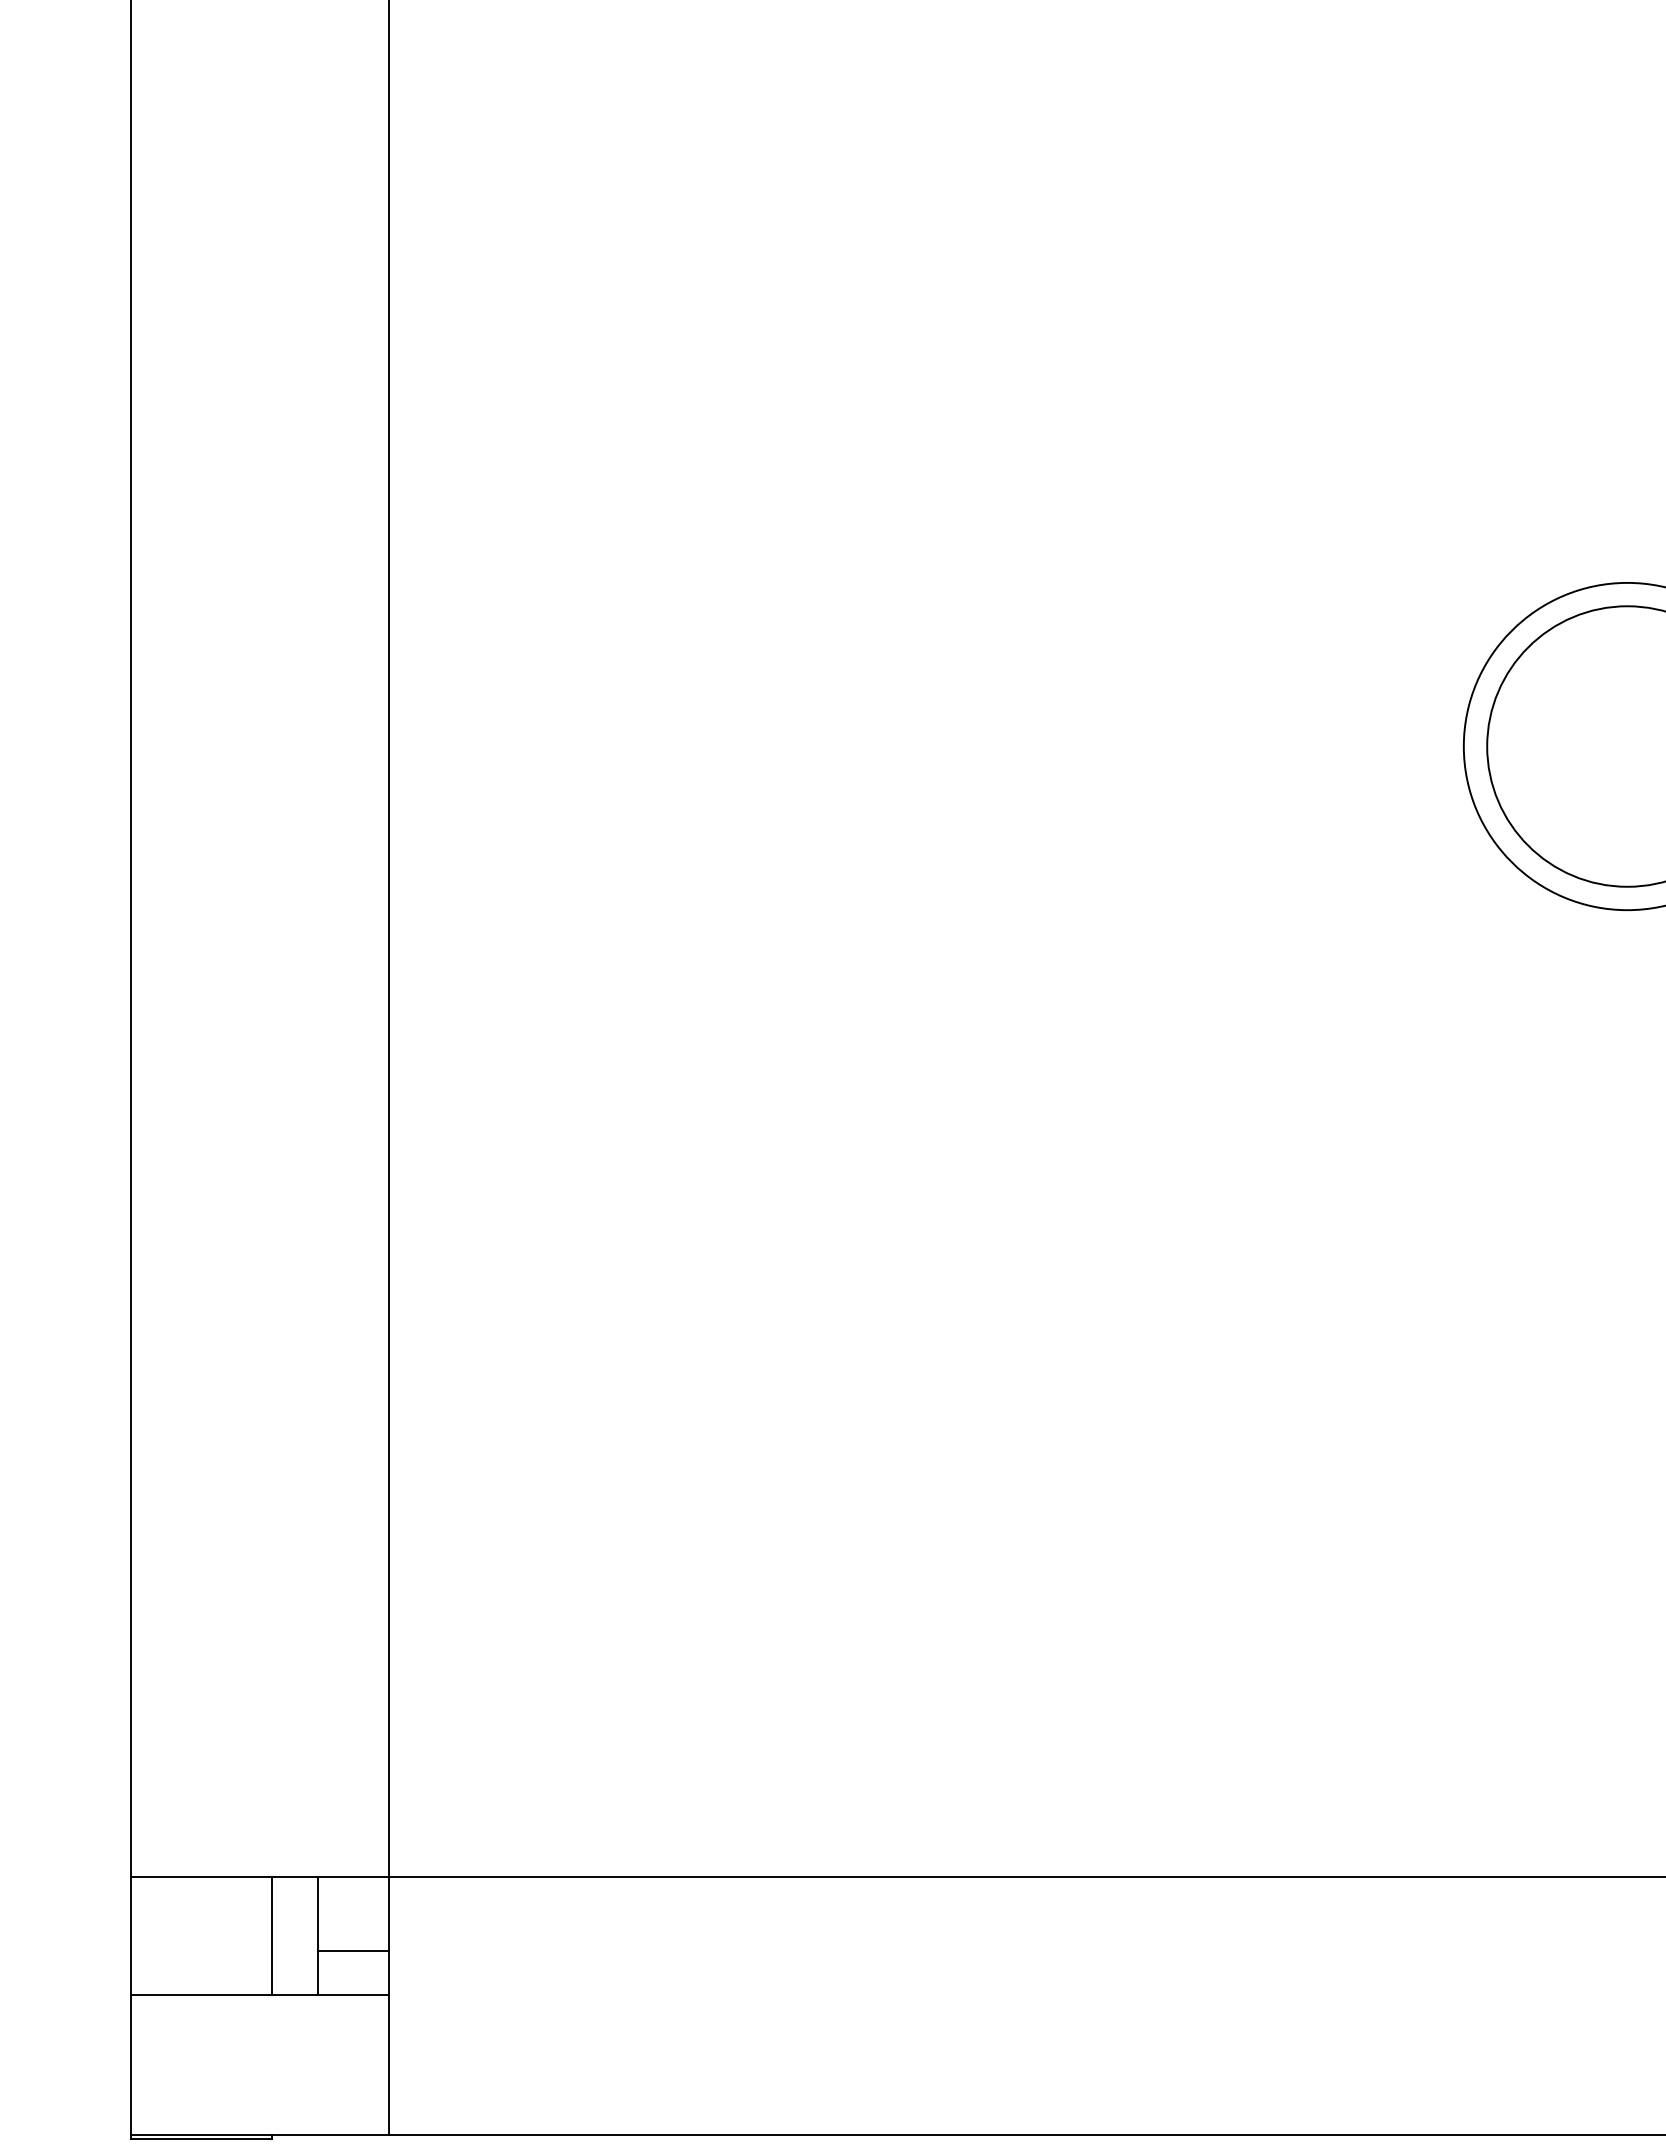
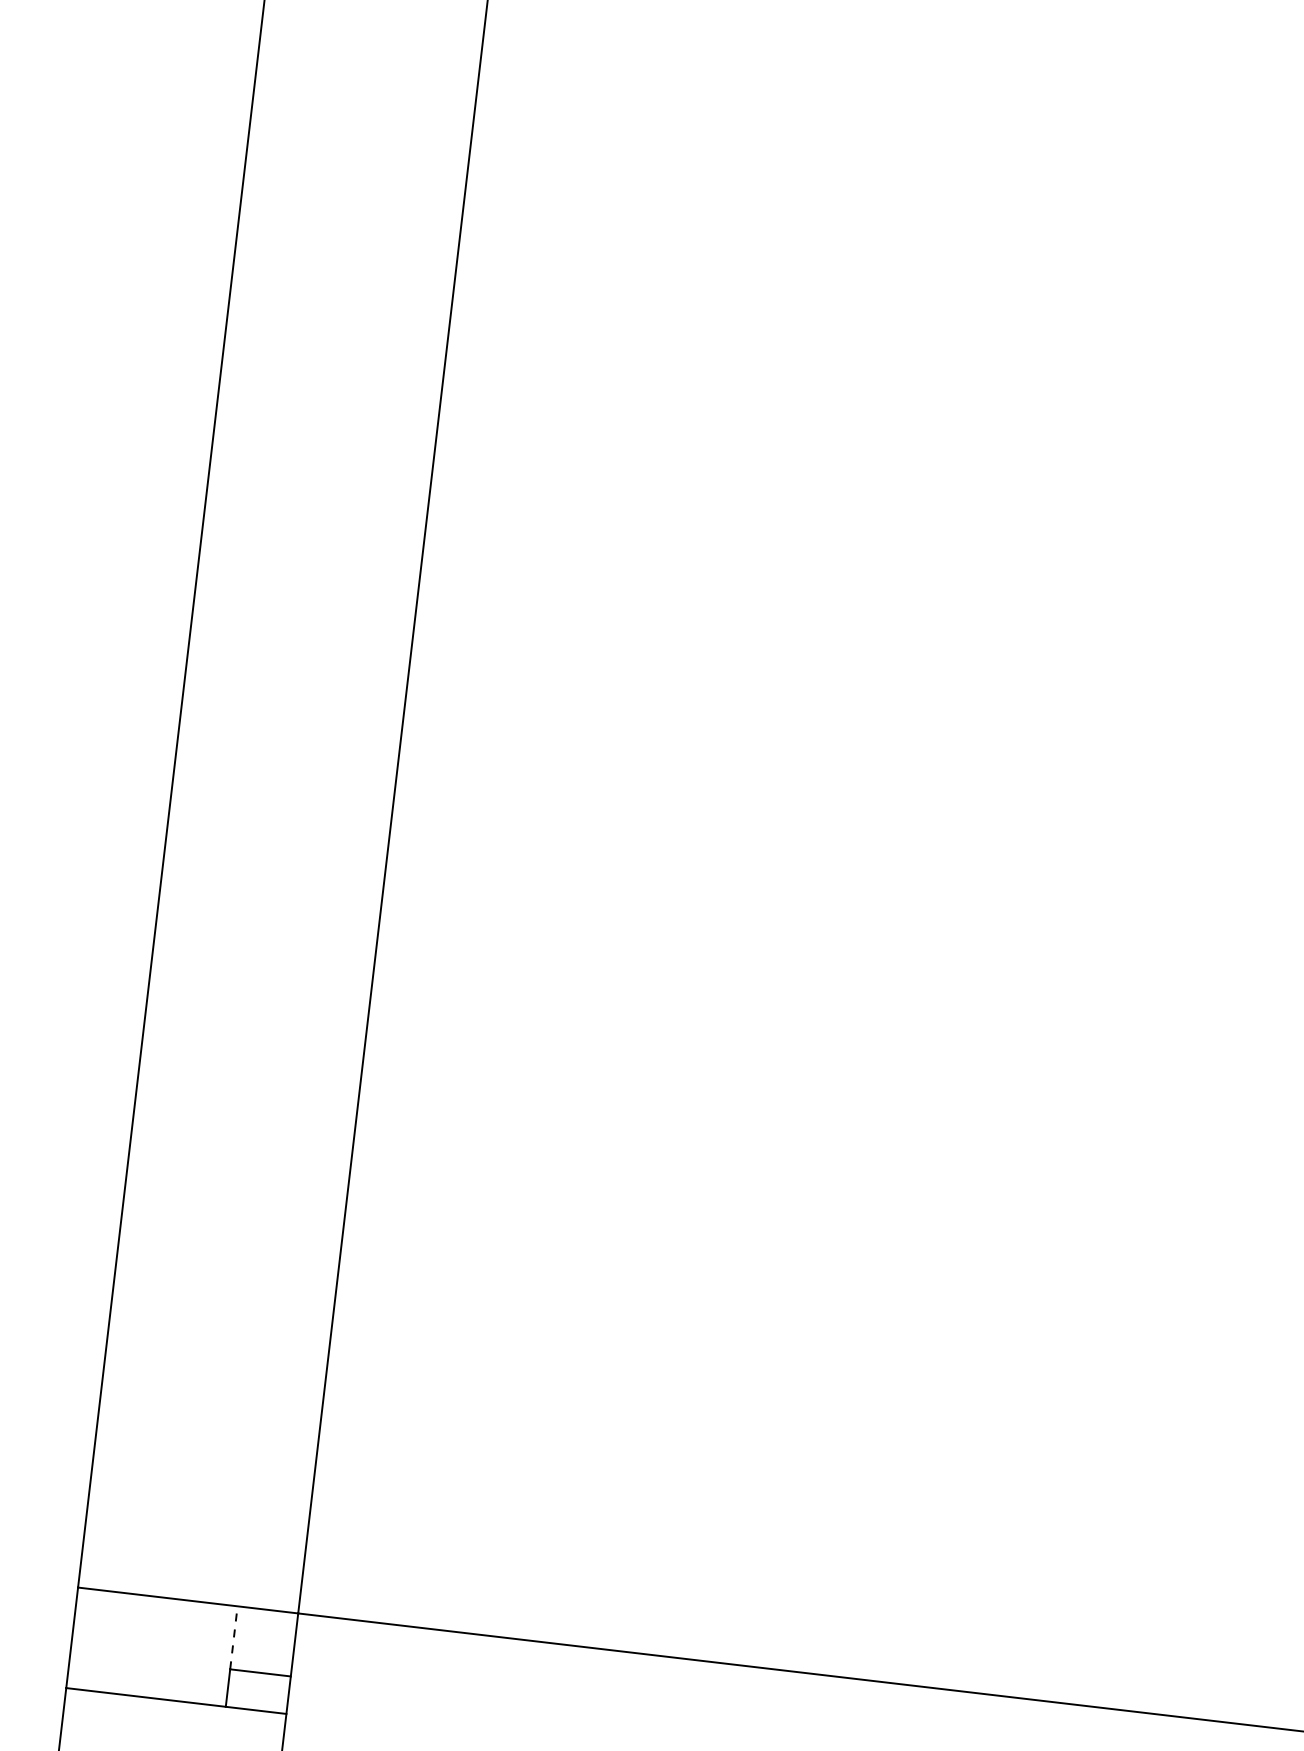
line: (318, 1913) -> (234, 1637), solid -> dashed
line: (271, 1935) -> (191, 1651), removed

